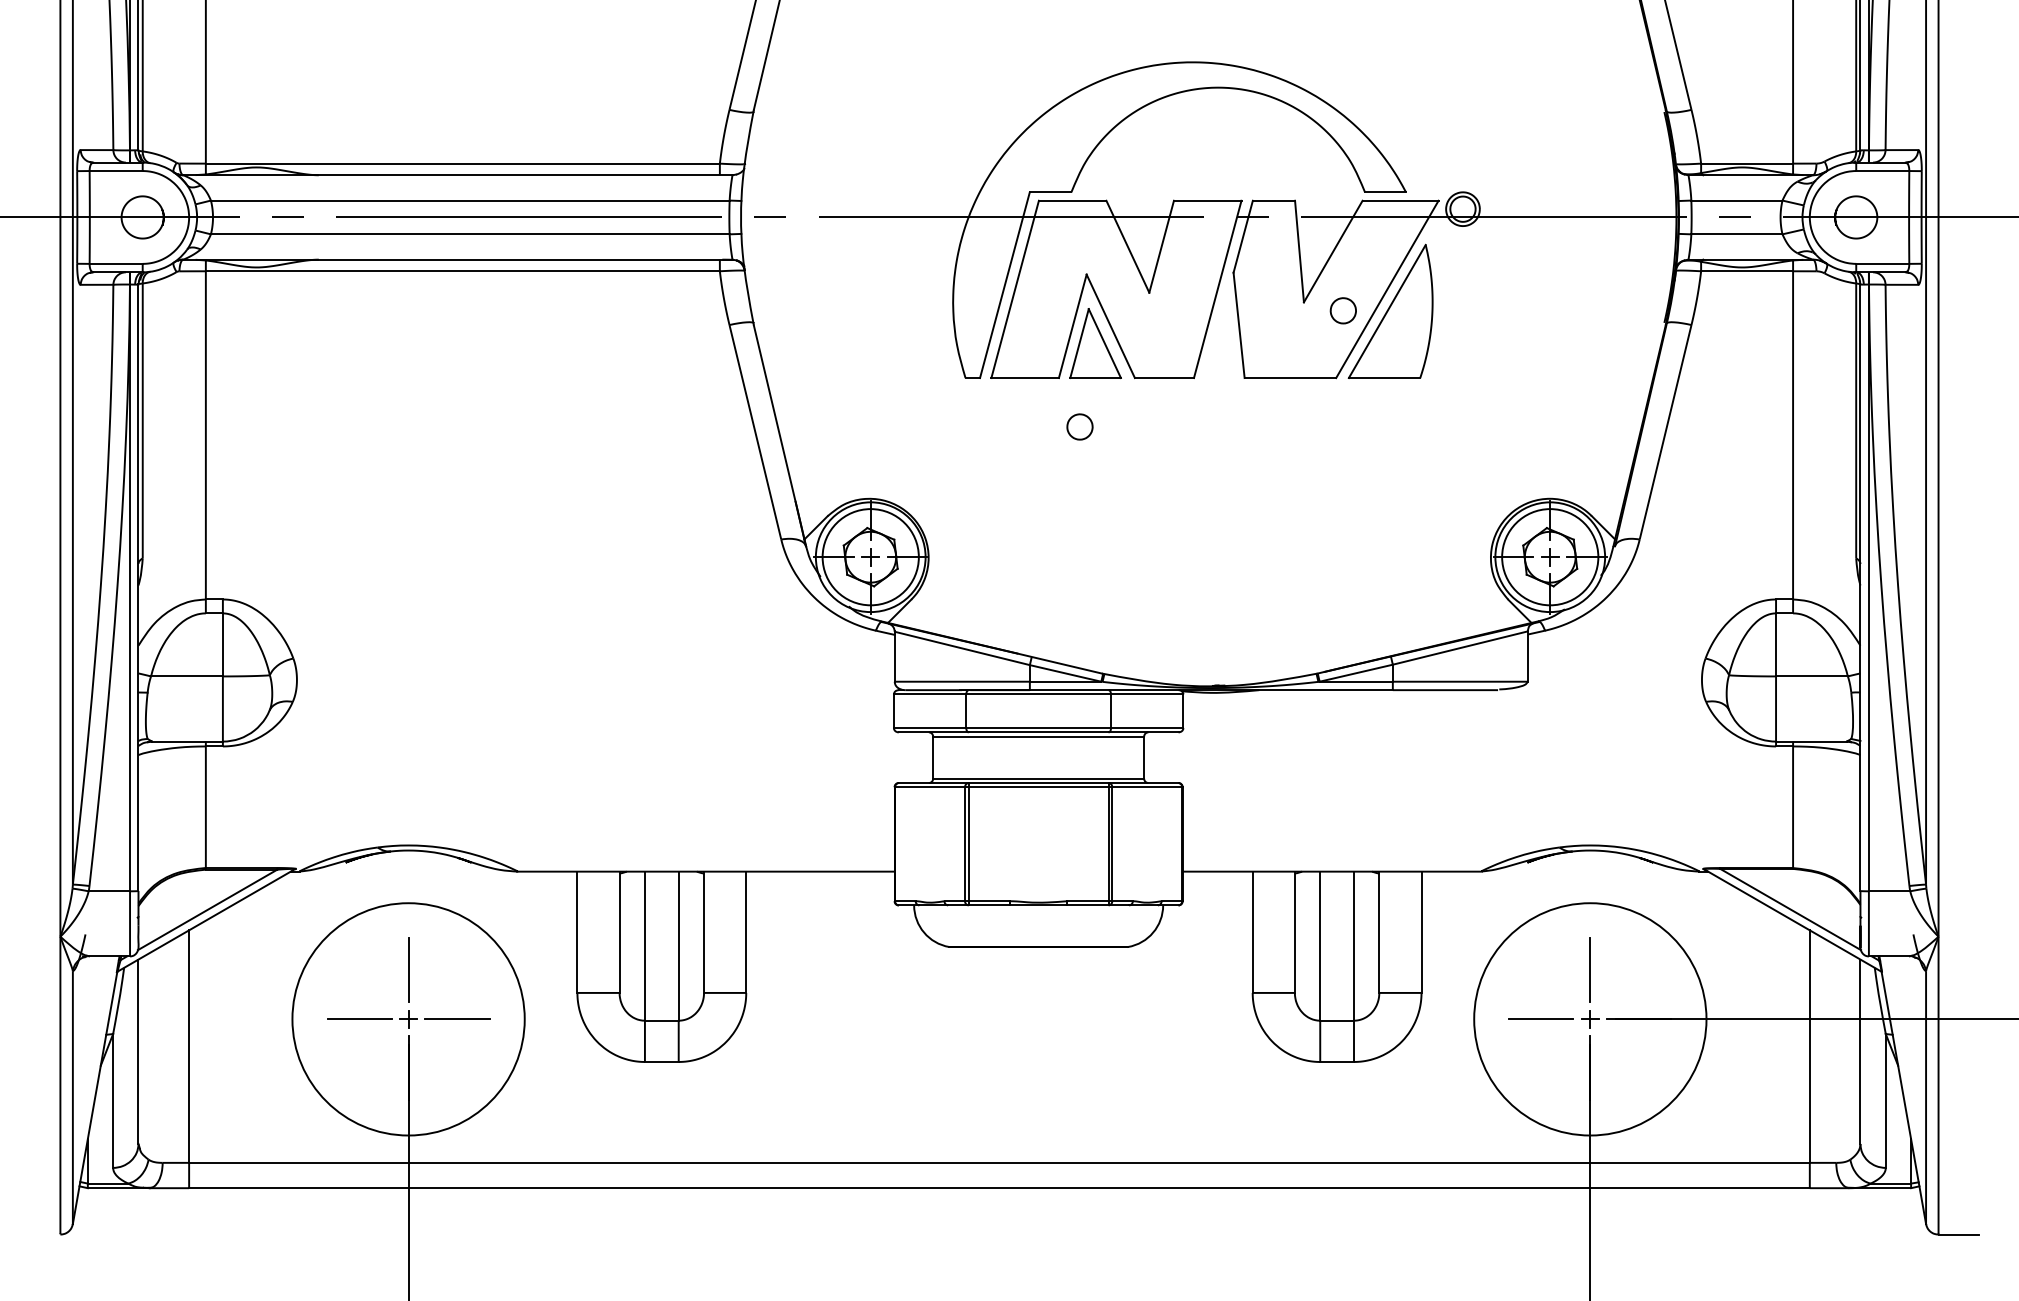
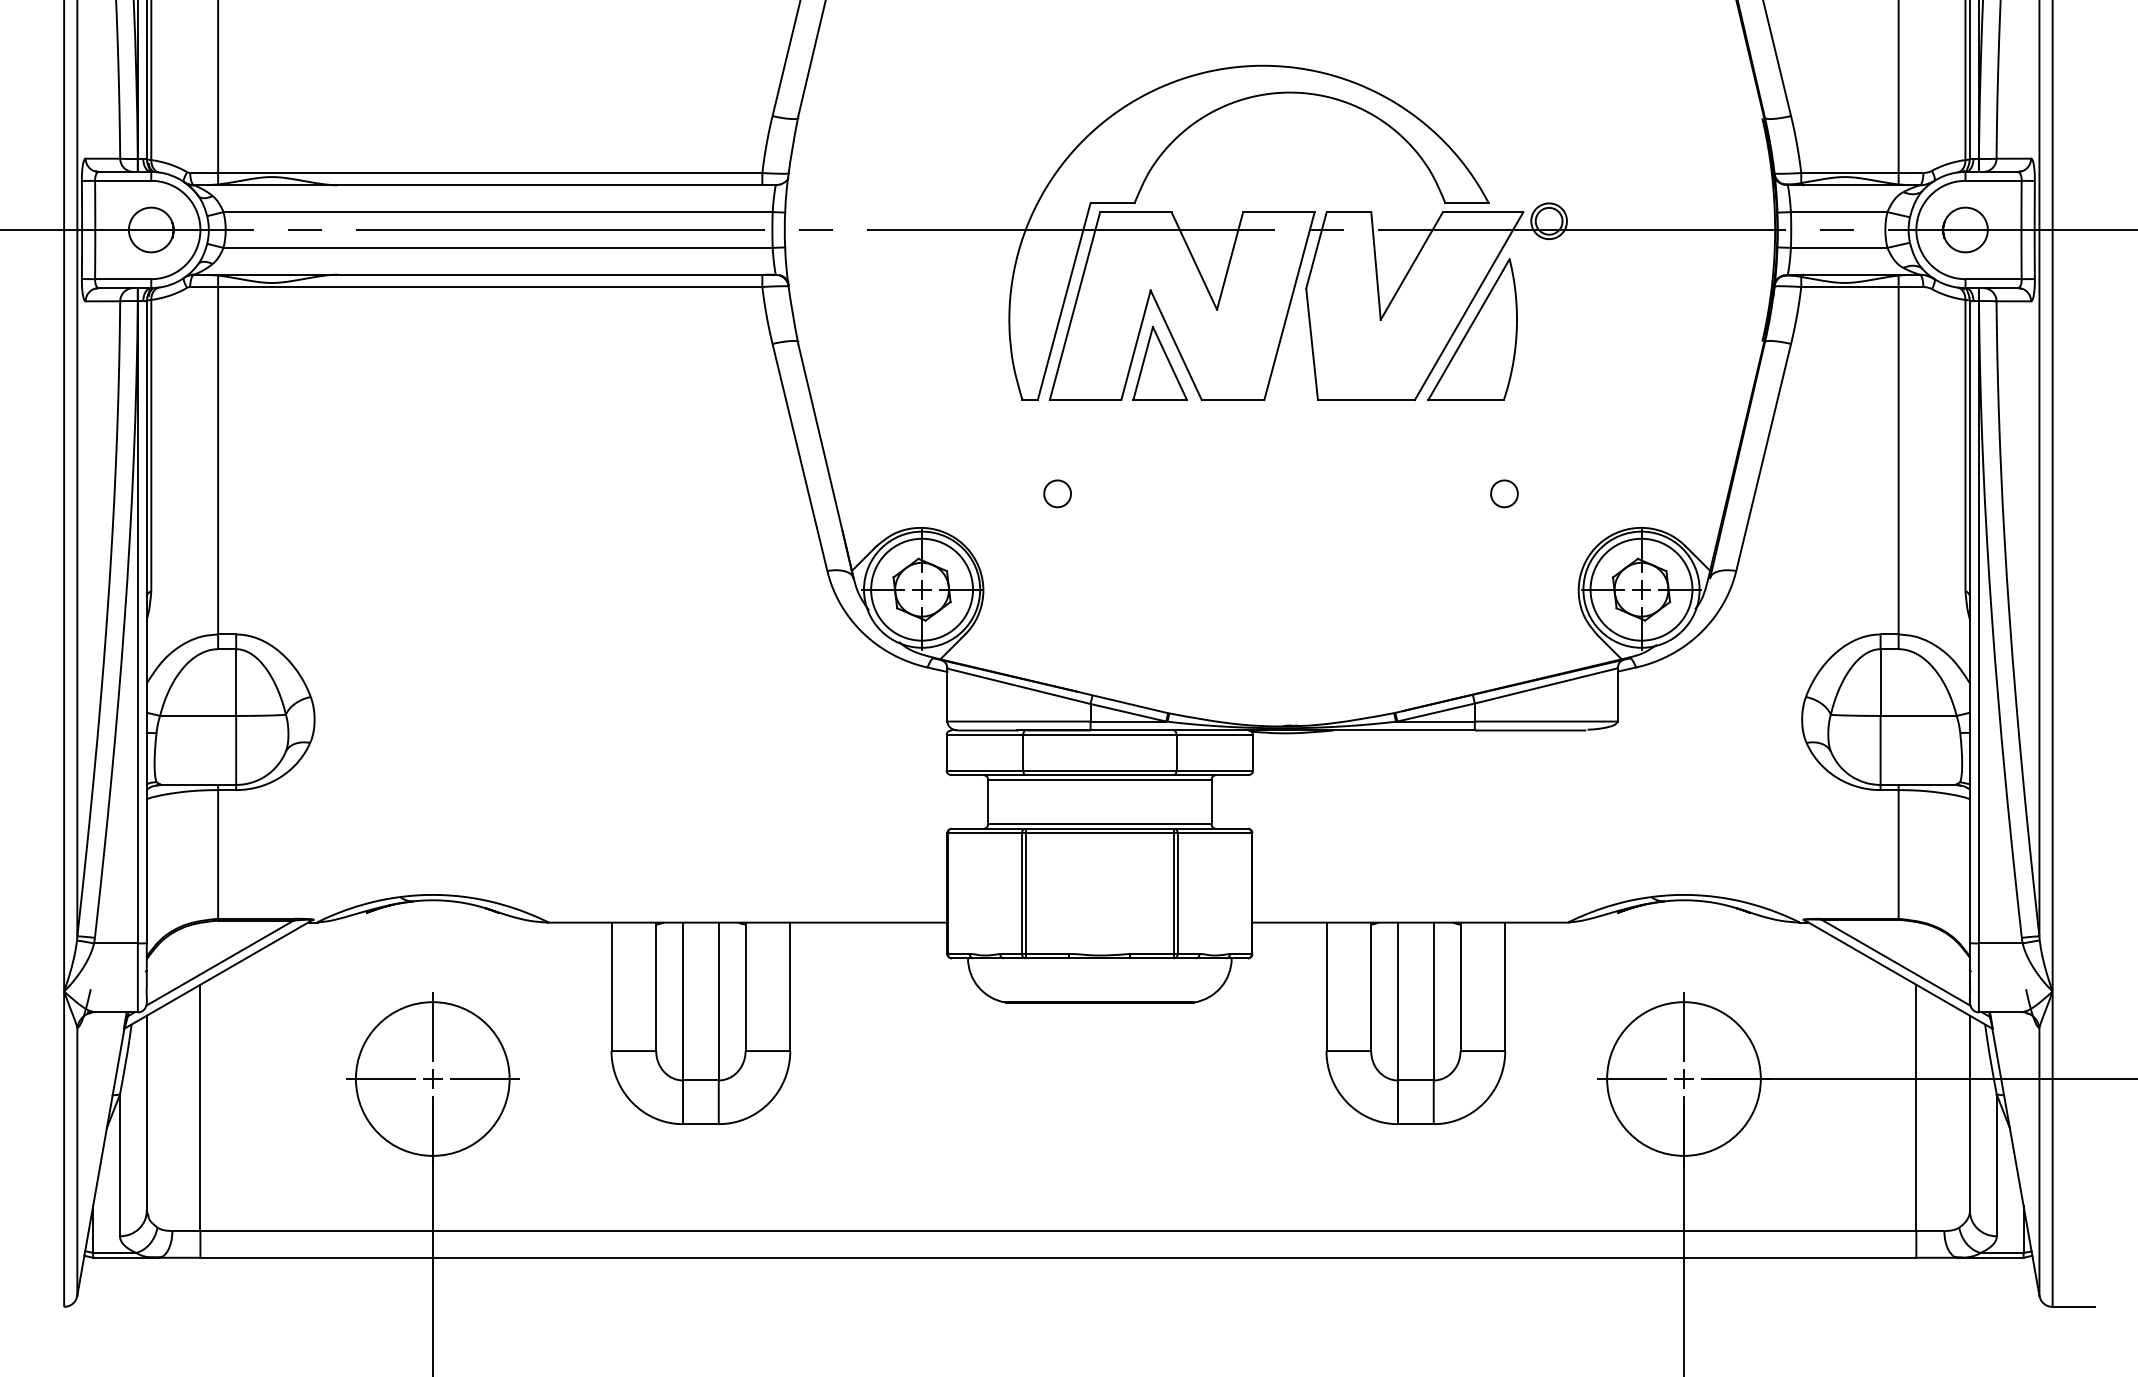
part: (1343, 310) -> (1504, 493), moved
part: (1079, 426) -> (1057, 493), moved
circle: (408, 1018) -> (432, 1078), size x0.62
circle: (1589, 1018) -> (1683, 1078), size x0.62

